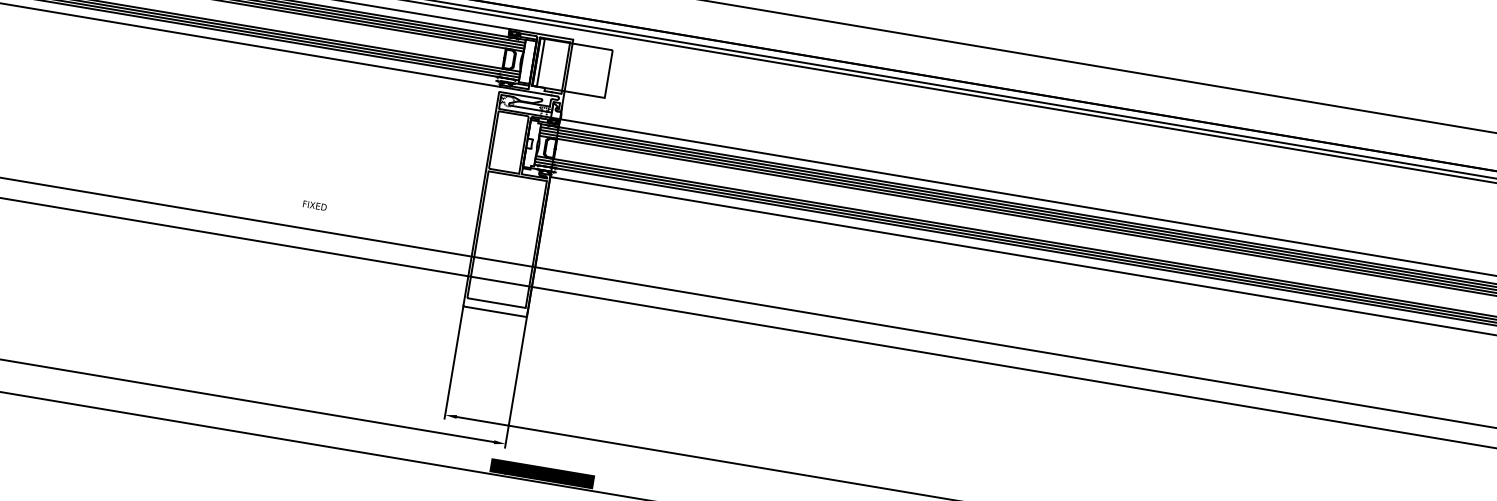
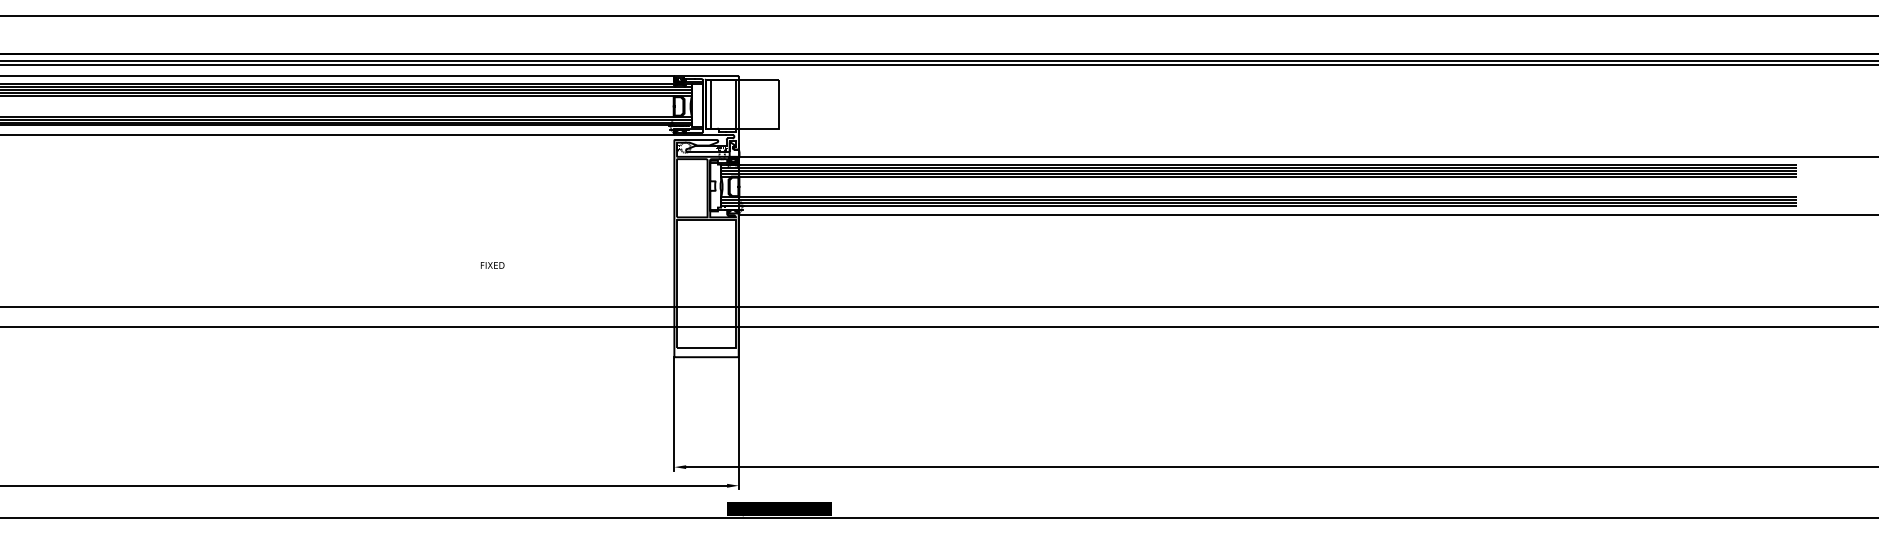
text: (314, 205) -> (492, 265), moved

